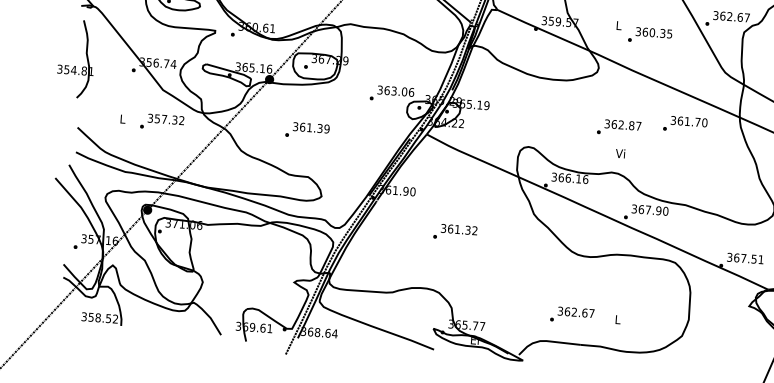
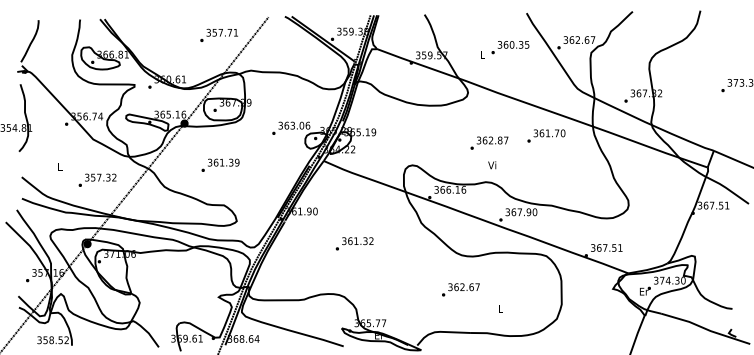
text: (650, 35) -> (510, 47), moved
text: (162, 121) -> (97, 179), moved
text: (571, 314) -> (460, 289), moved

